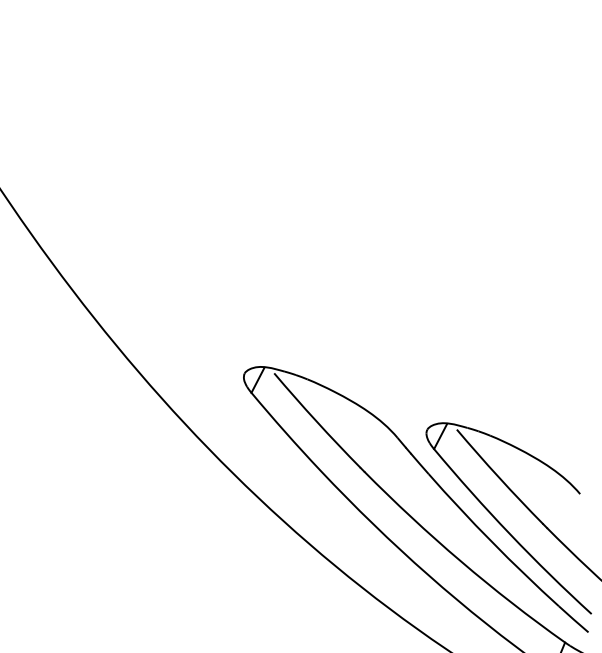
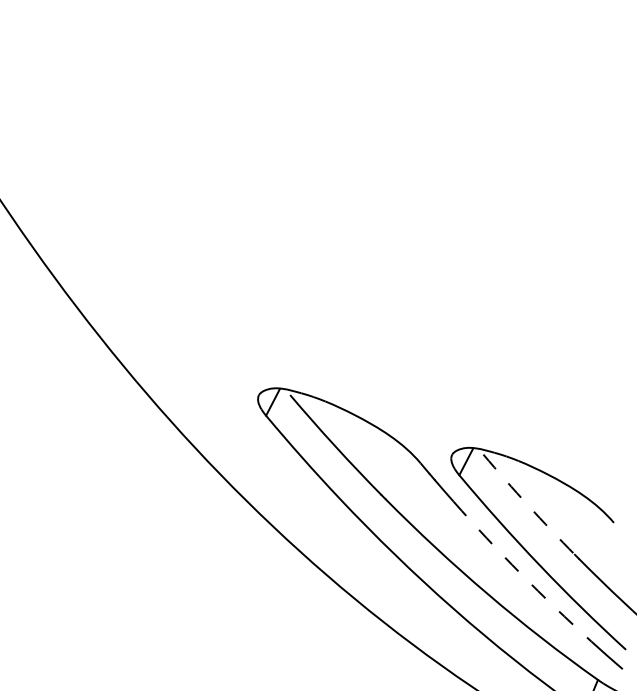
arc: (499, 477) -> (528, 505), solid -> dashed
arc: (491, 541) -> (520, 573), solid -> dashed

